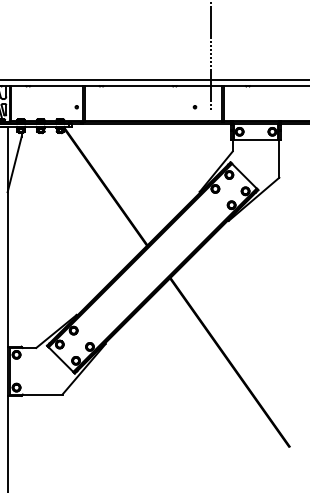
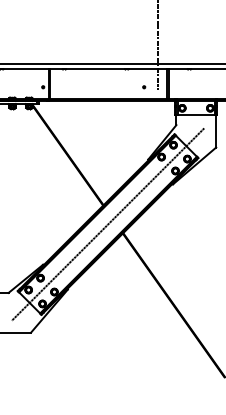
line: (152, 267) -> (107, 224), added

